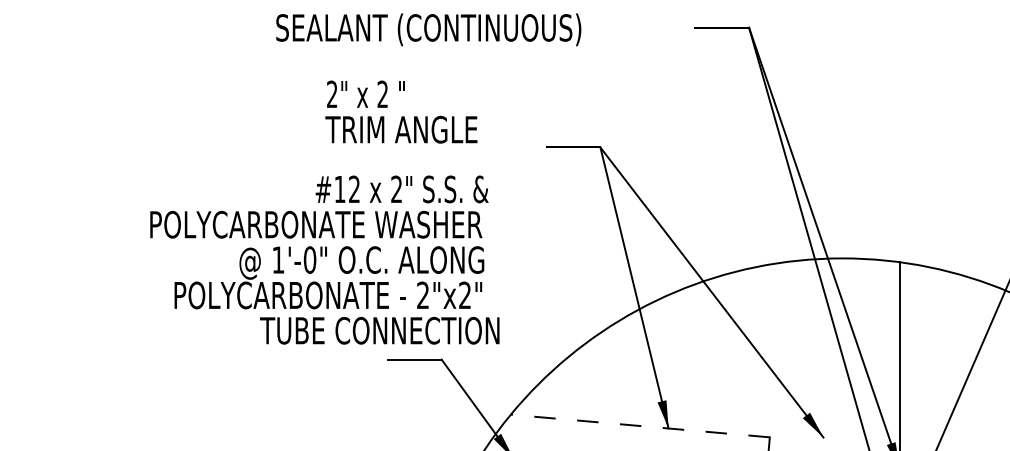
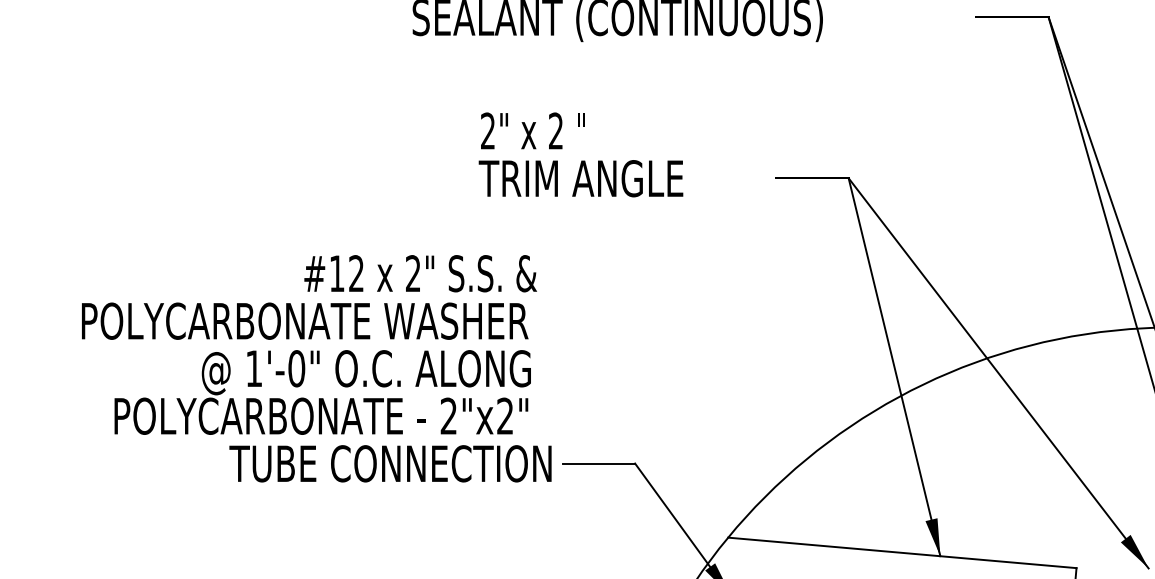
text: (401, 111) -> (581, 154), moved
text: (324, 259) -> (316, 367), moved
line: (640, 426) -> (902, 553), dashed -> solid

